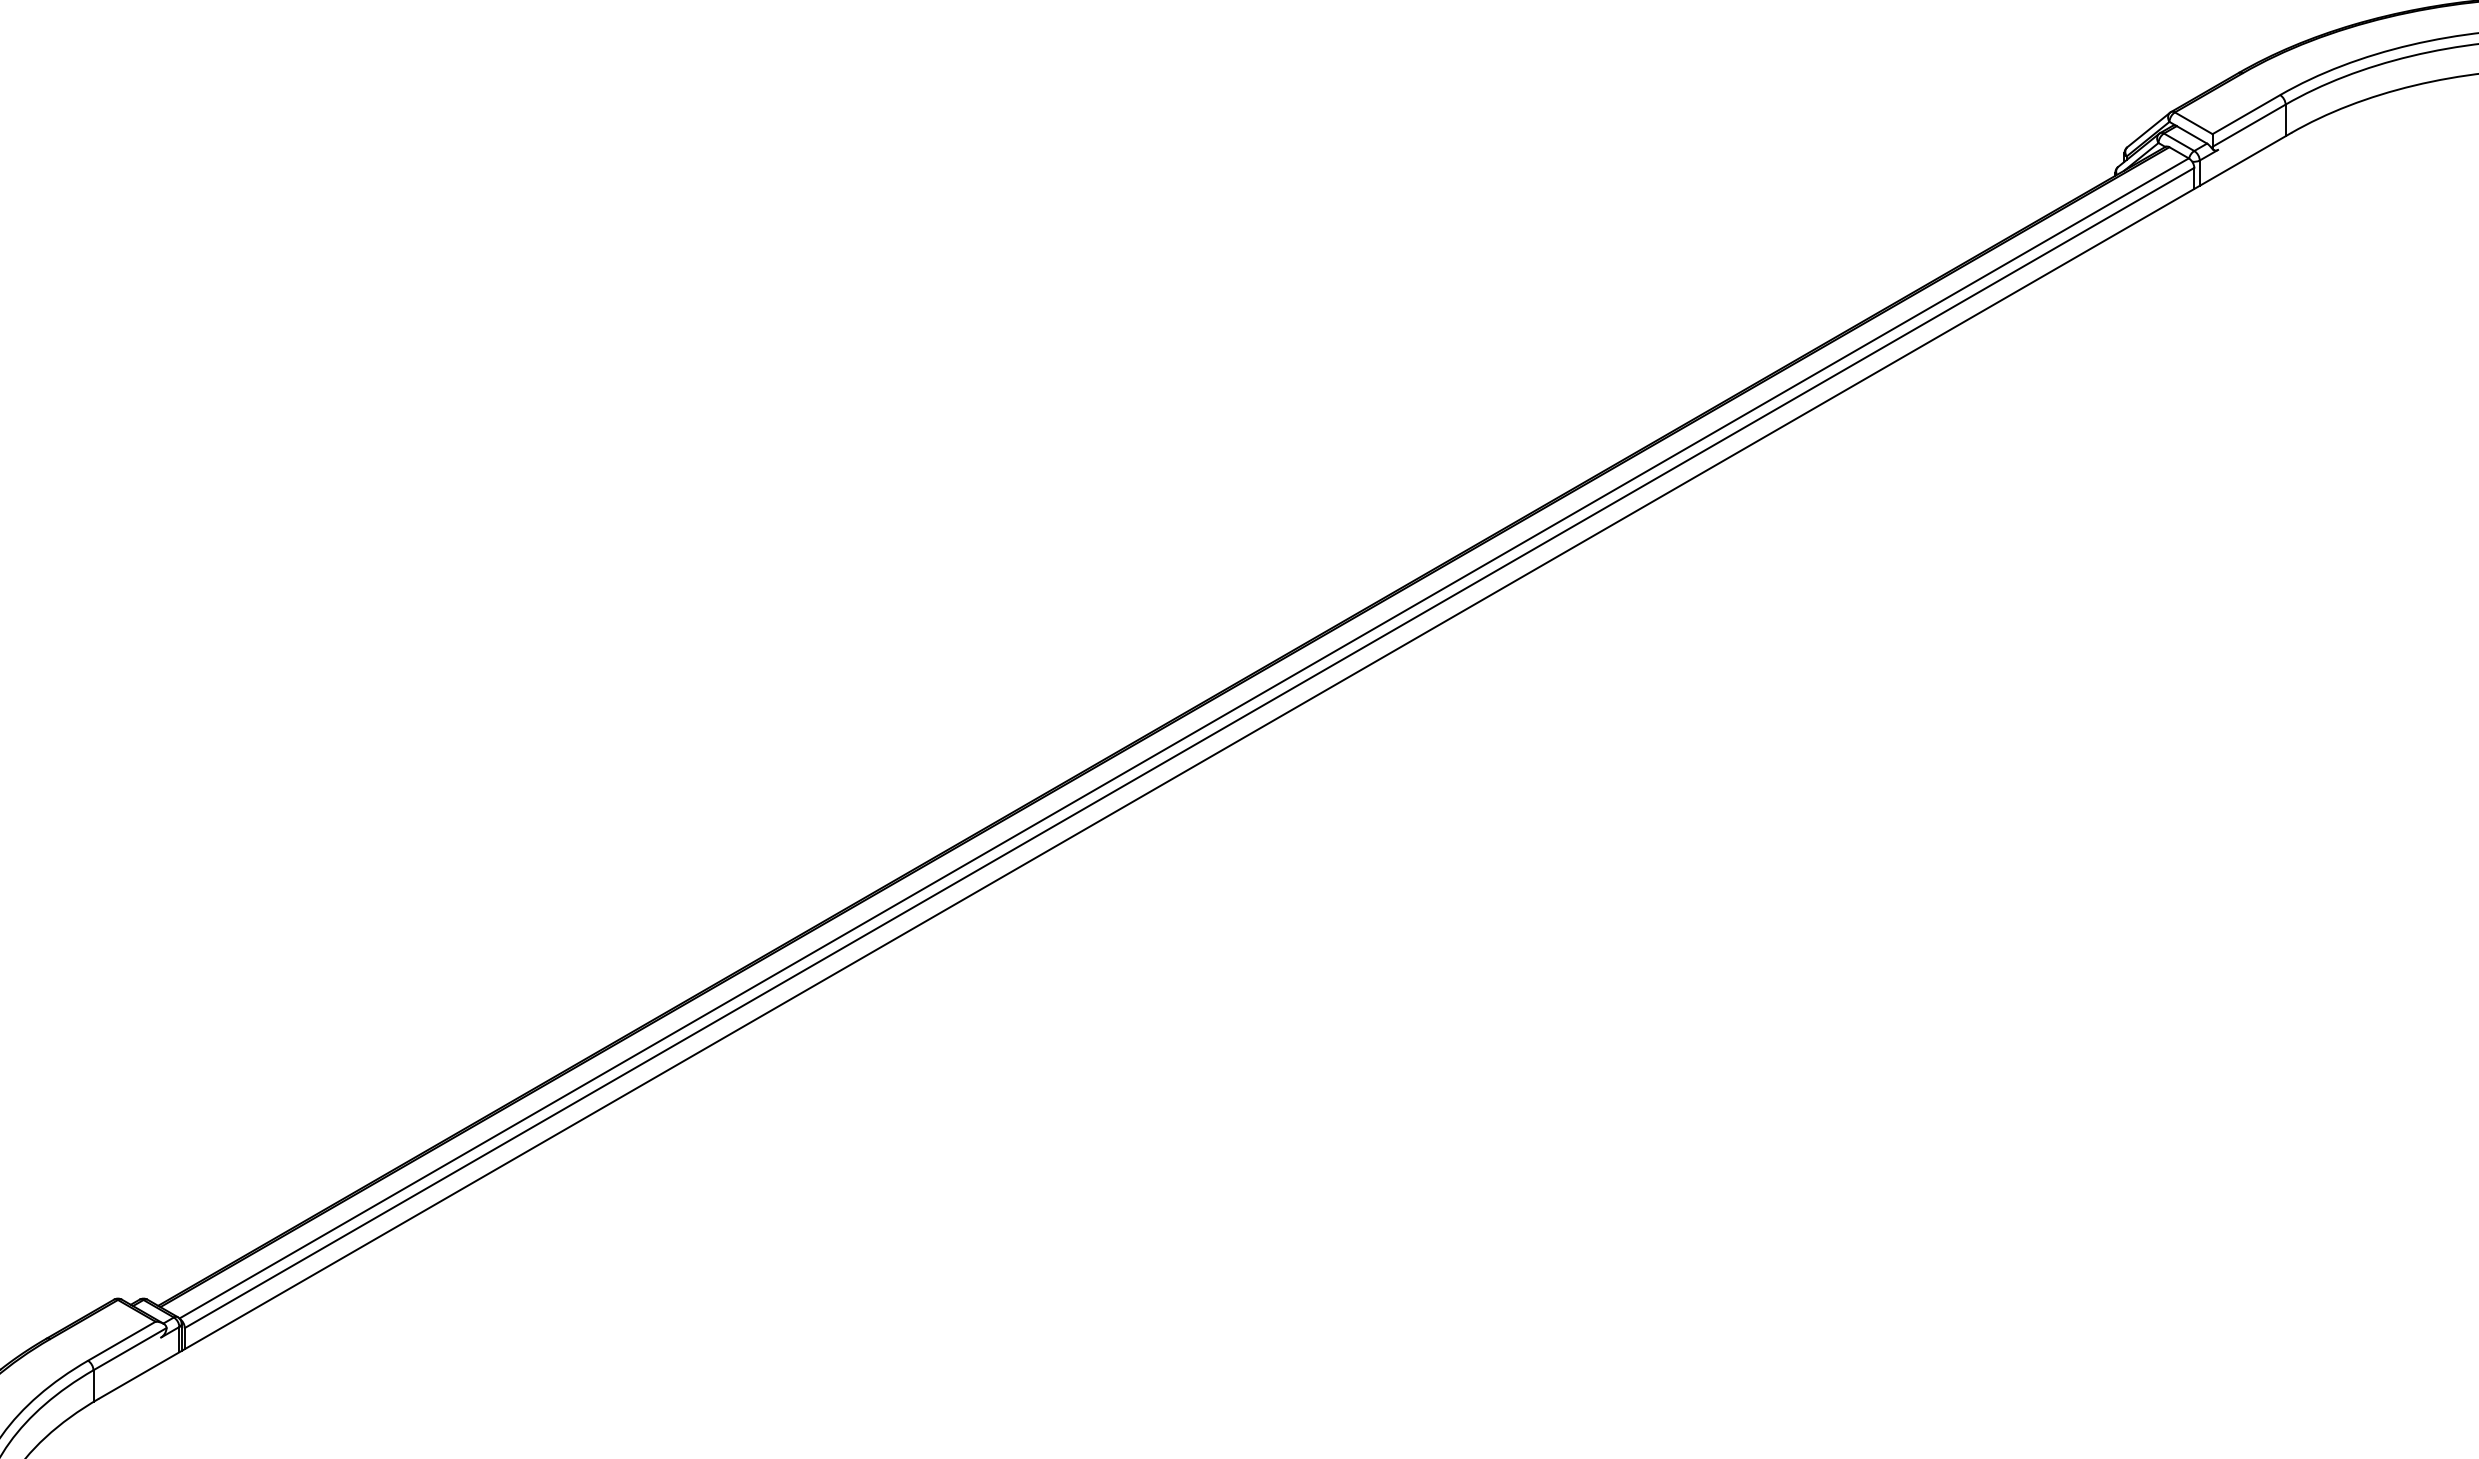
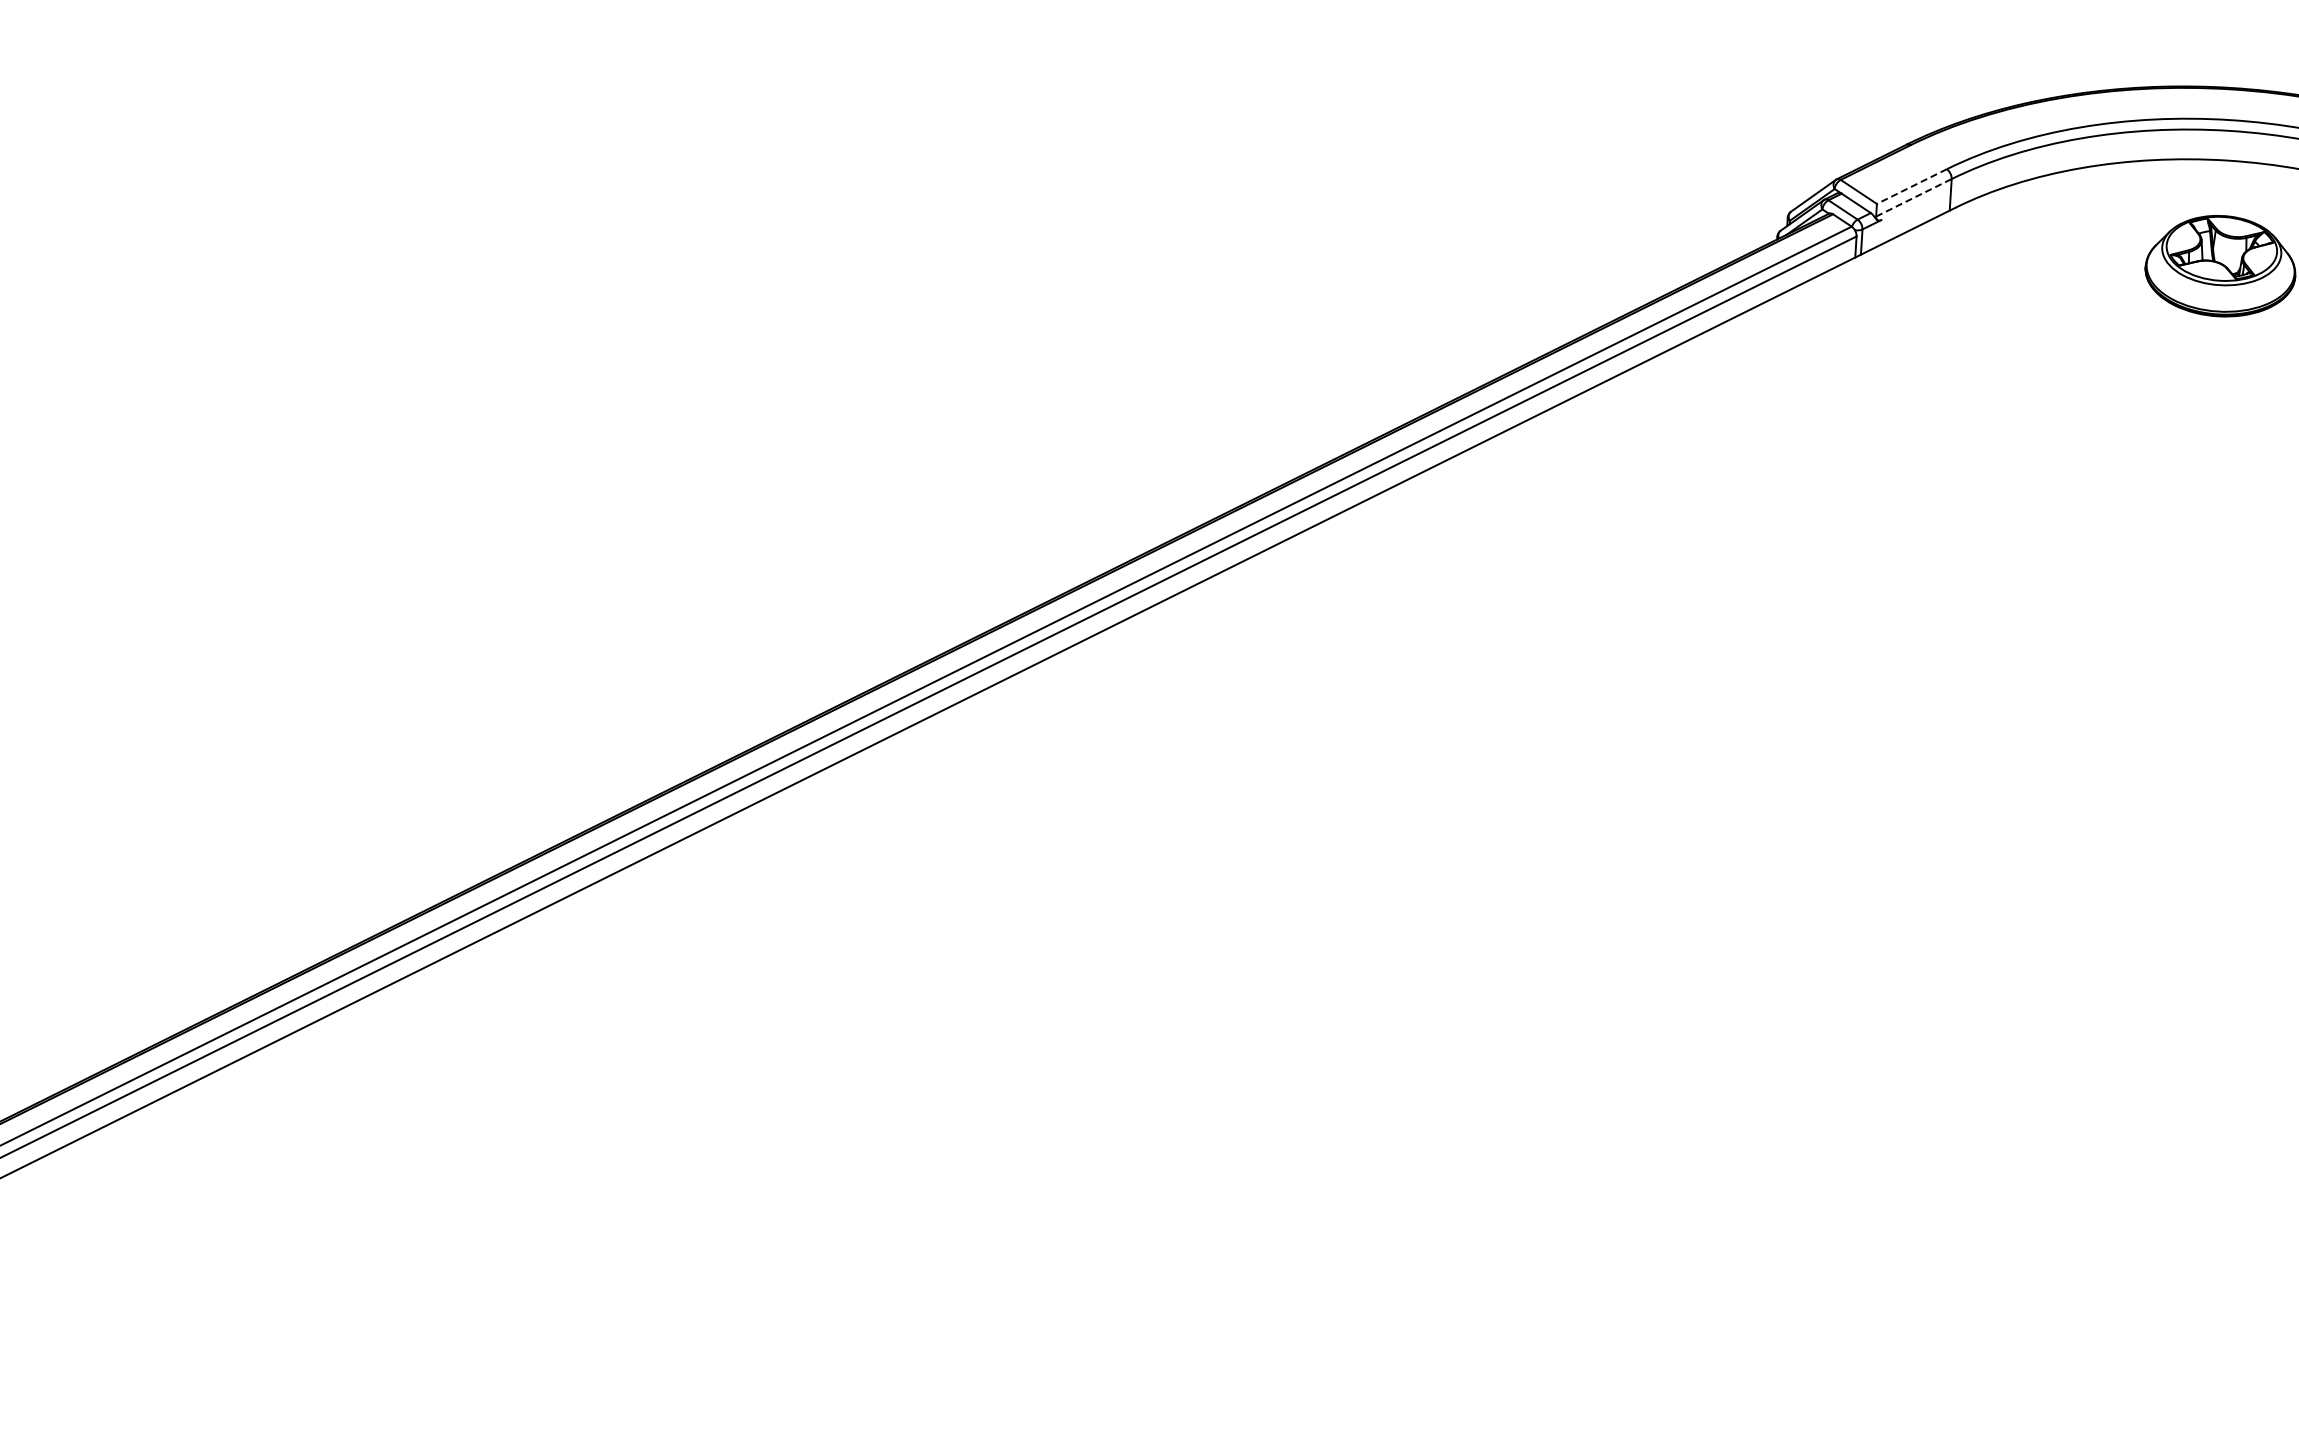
line: (2245, 114) -> (1911, 186), solid -> dashed
line: (2249, 125) -> (1914, 197), solid -> dashed

